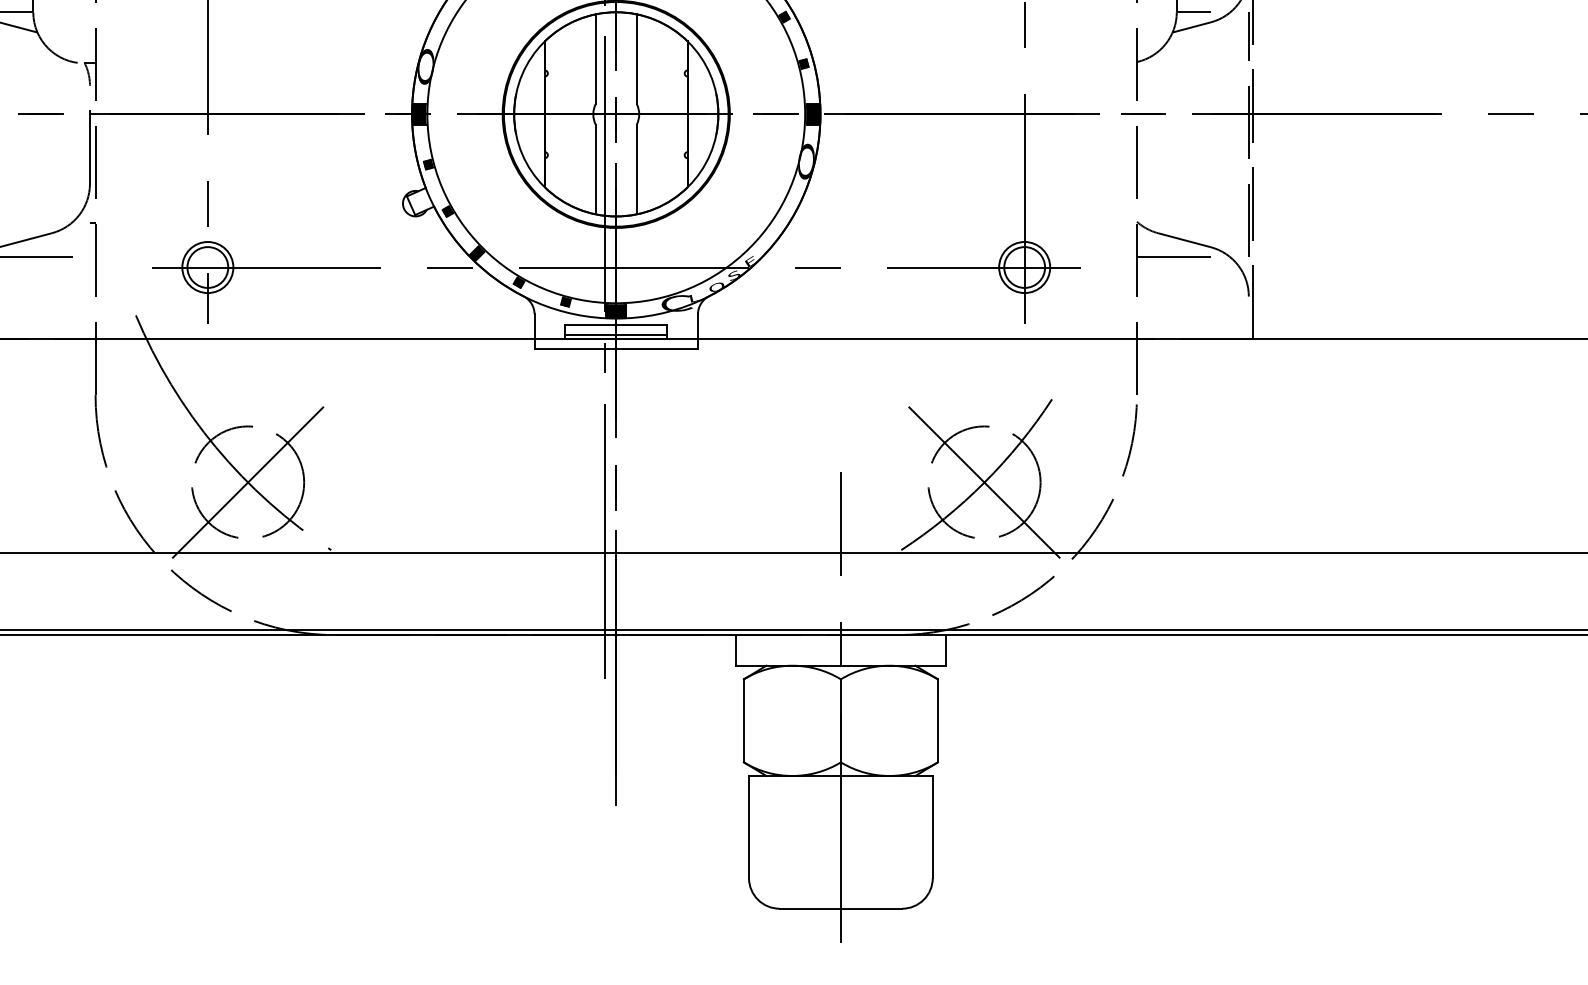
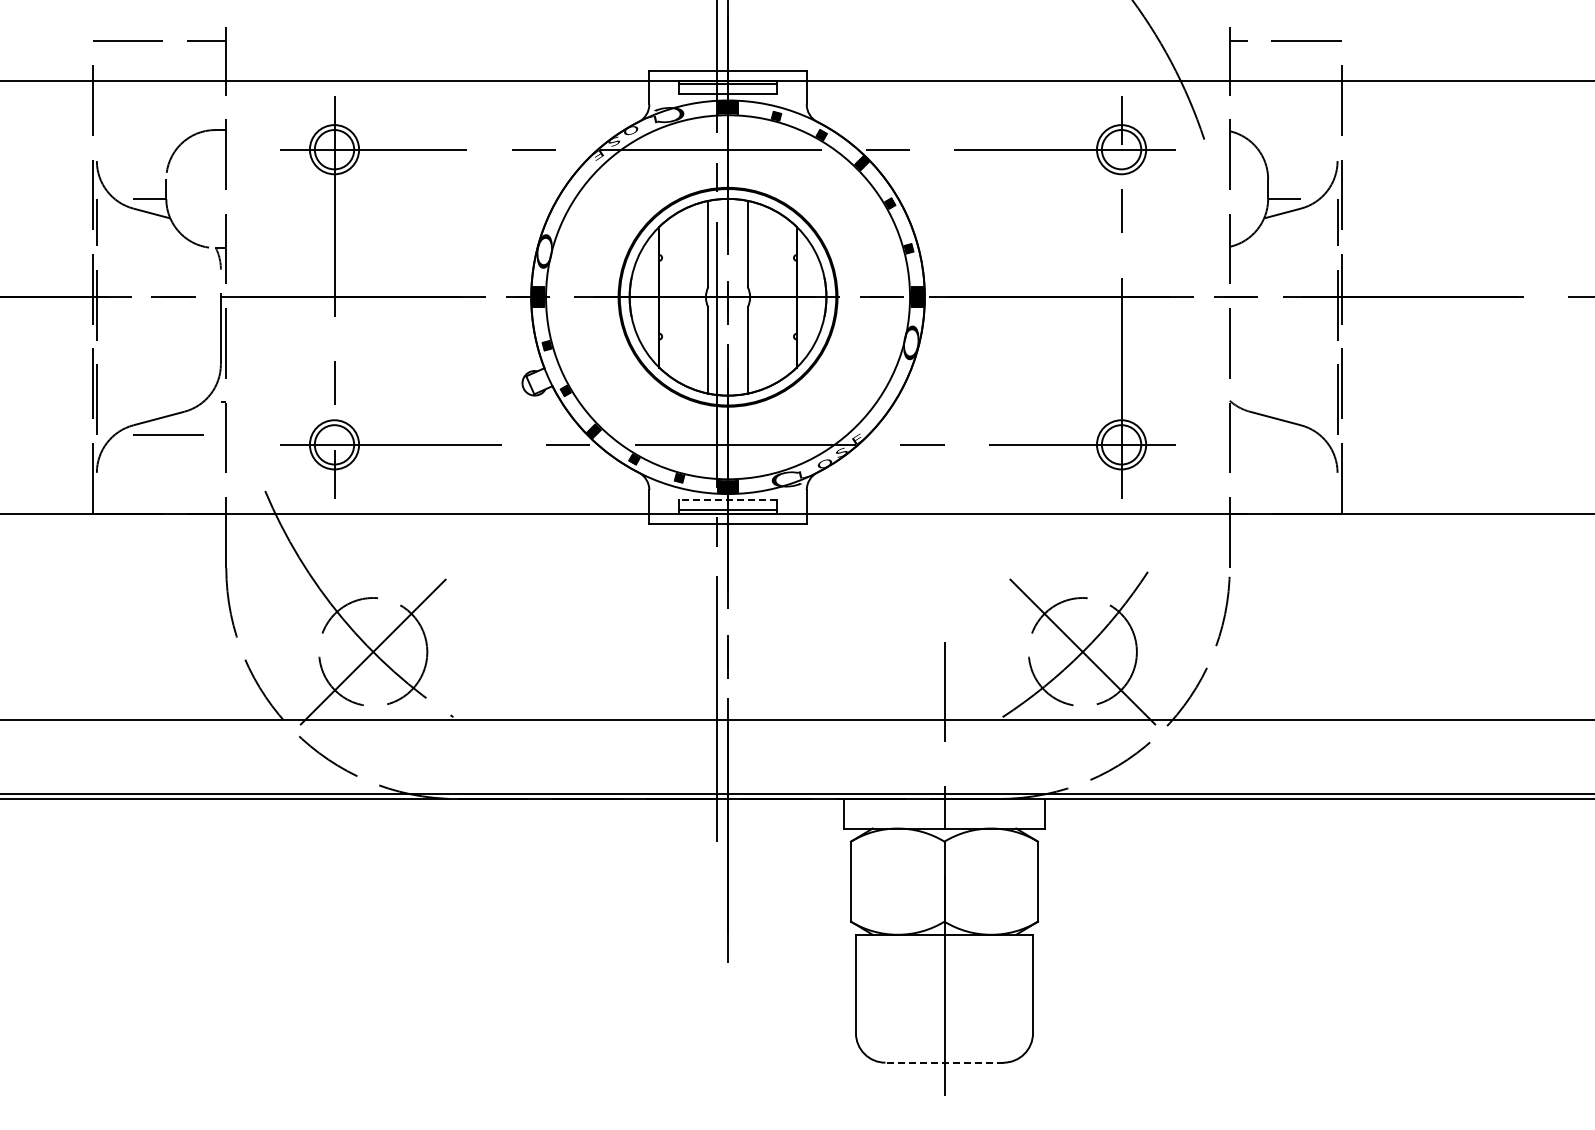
line: (1174, 257) -> (1265, 435), removed
line: (615, 325) -> (727, 500), solid -> dashed
line: (839, 908) -> (943, 1062), solid -> dashed

